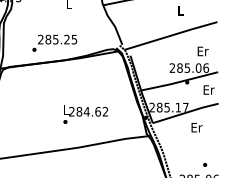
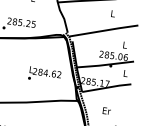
text: (202, 51) -> (124, 45), Er -> L
text: (208, 89) -> (125, 73), Er -> L
text: (85, 114) -> (44, 74), moved
text: (196, 127) -> (106, 110), moved

